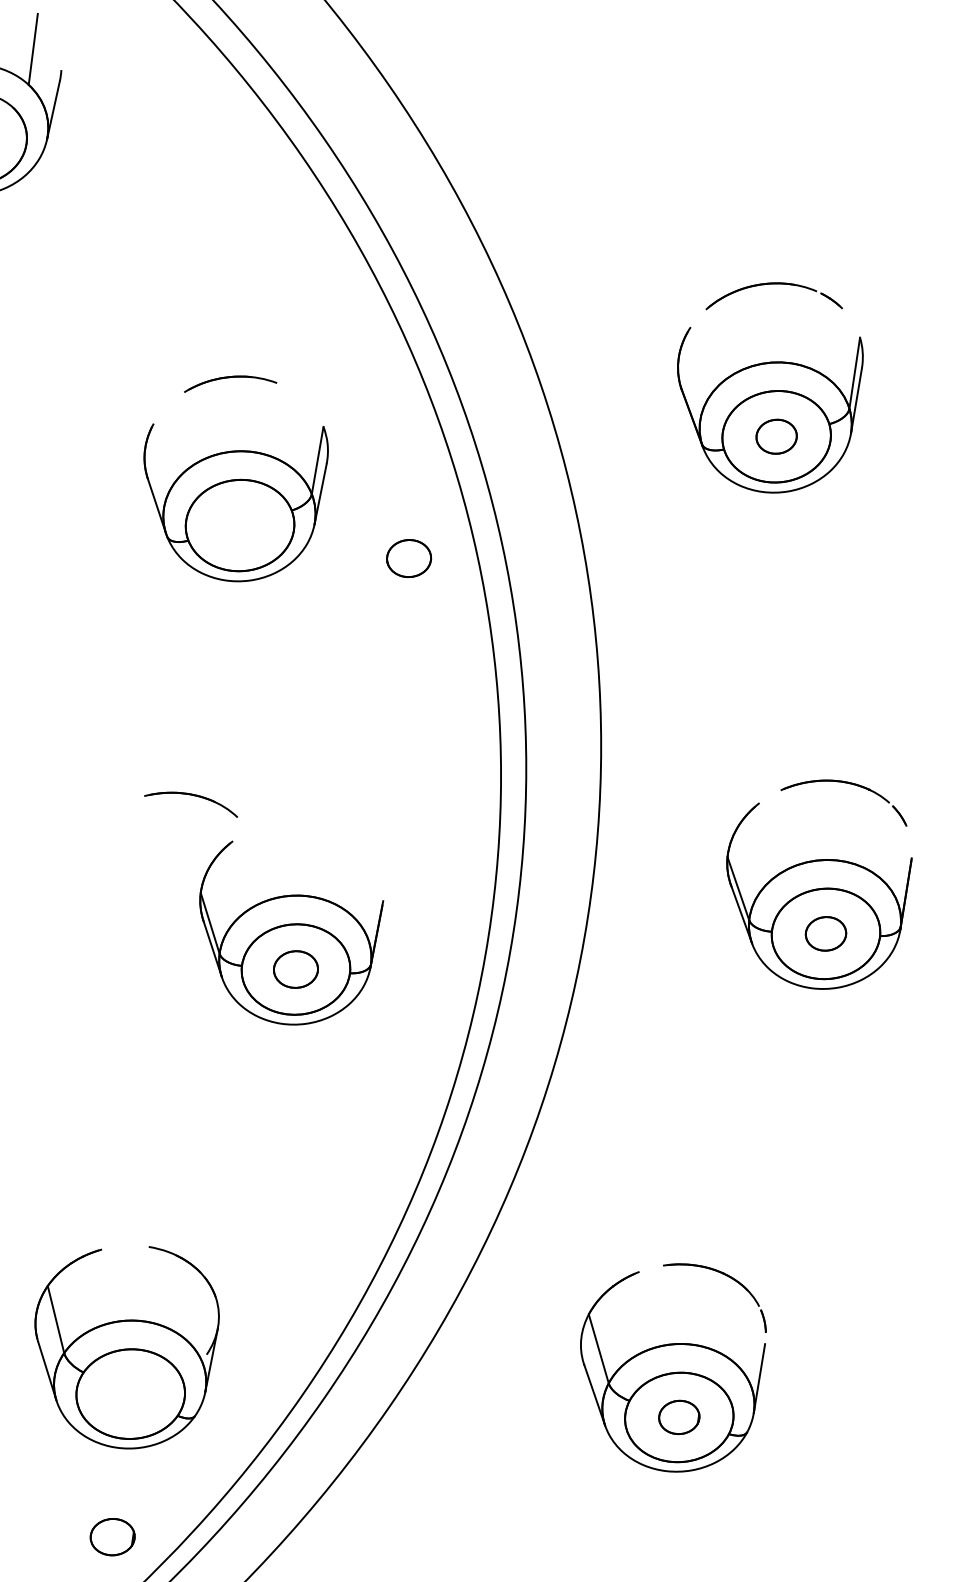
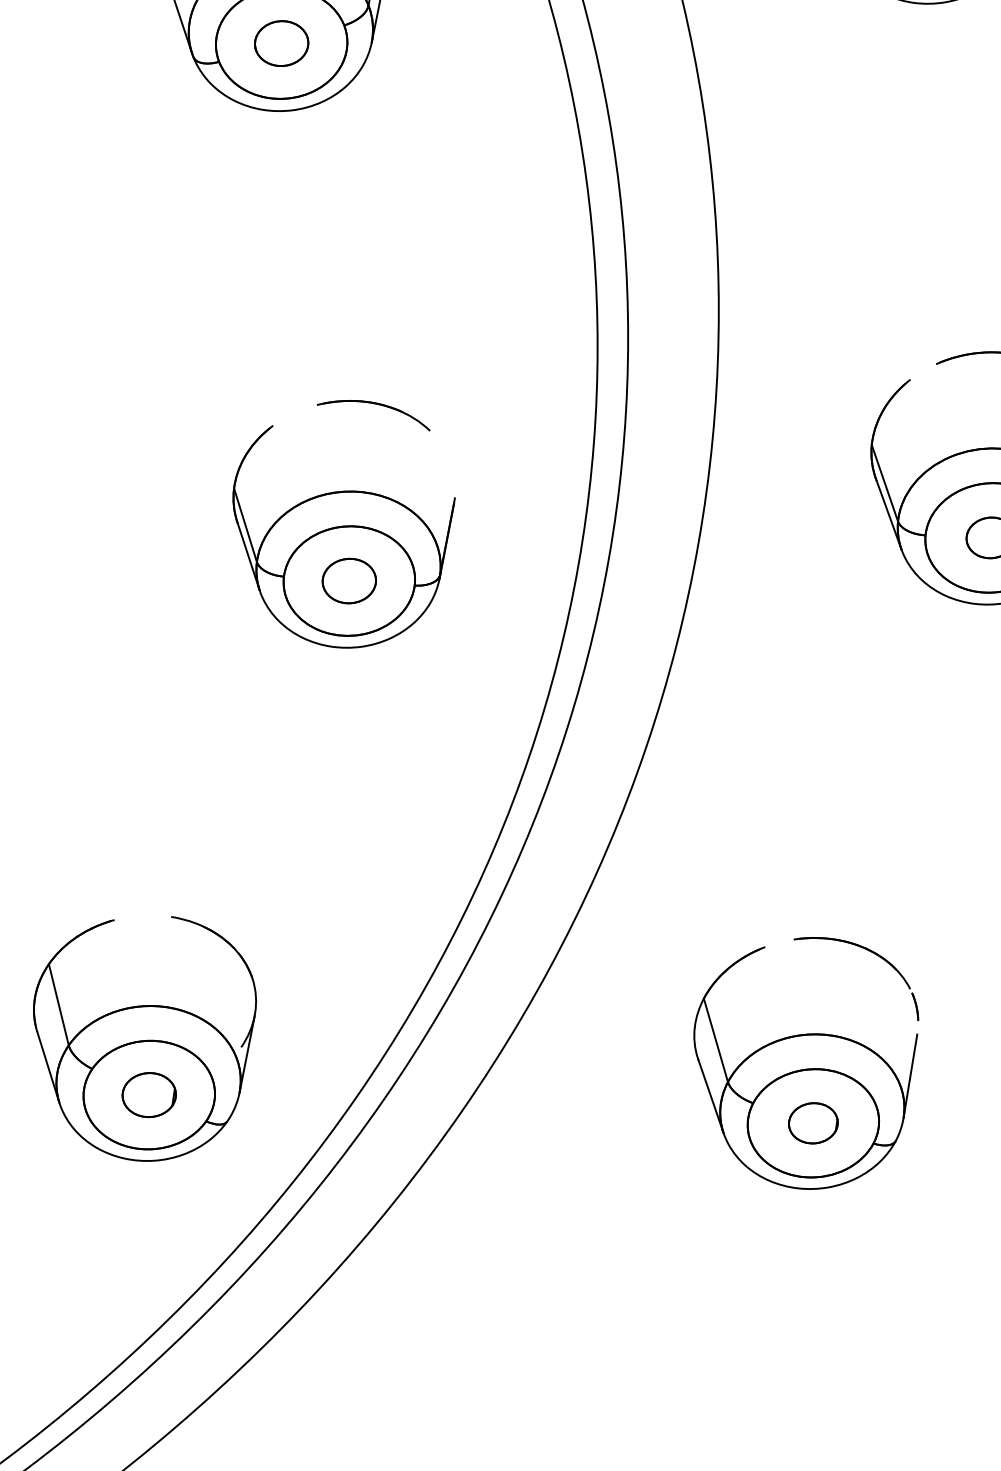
part: (409, 558) -> (282, 43), moved
part: (194, 796) -> (377, 405), moved
part: (112, 1537) -> (149, 1095), moved

